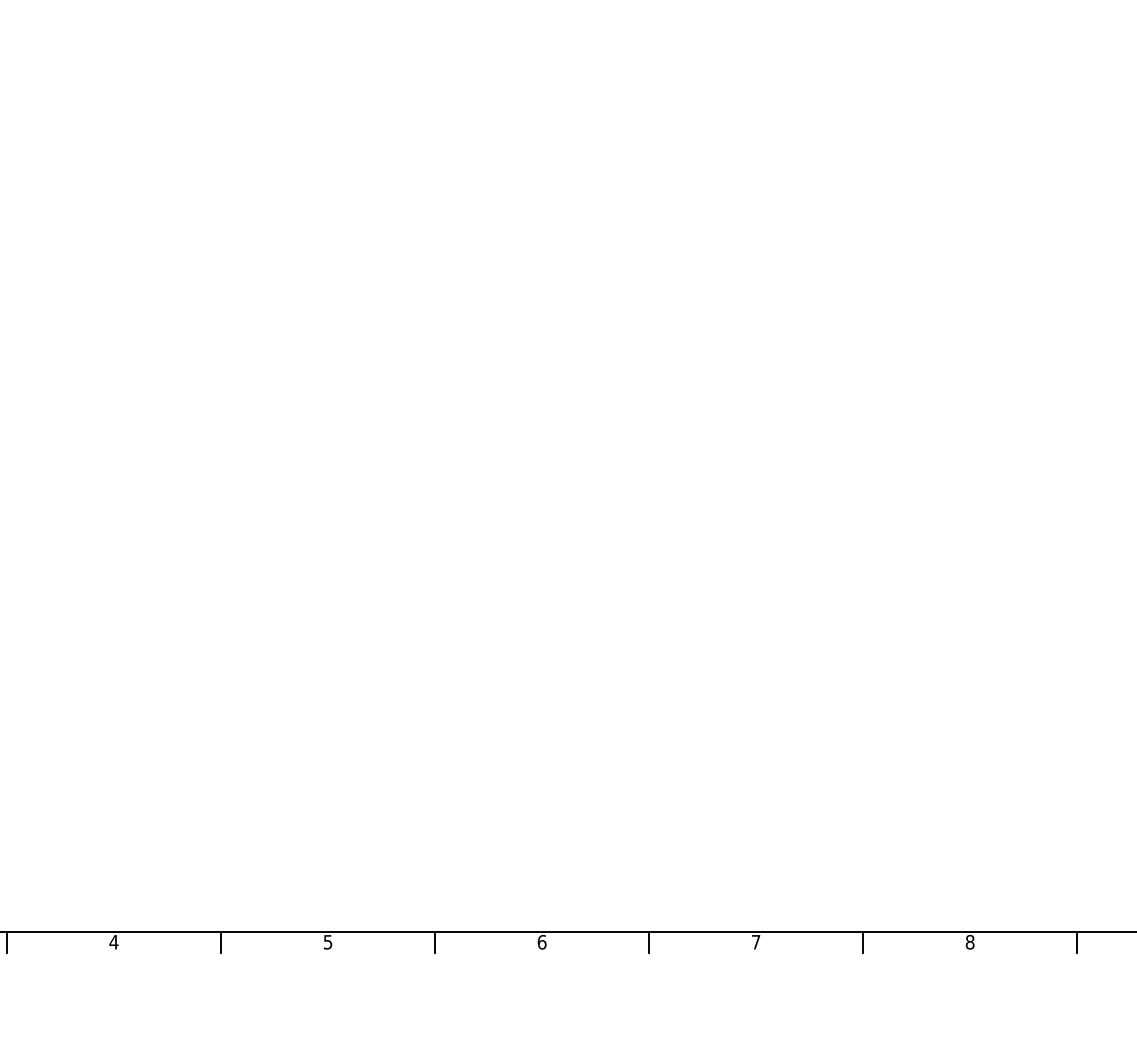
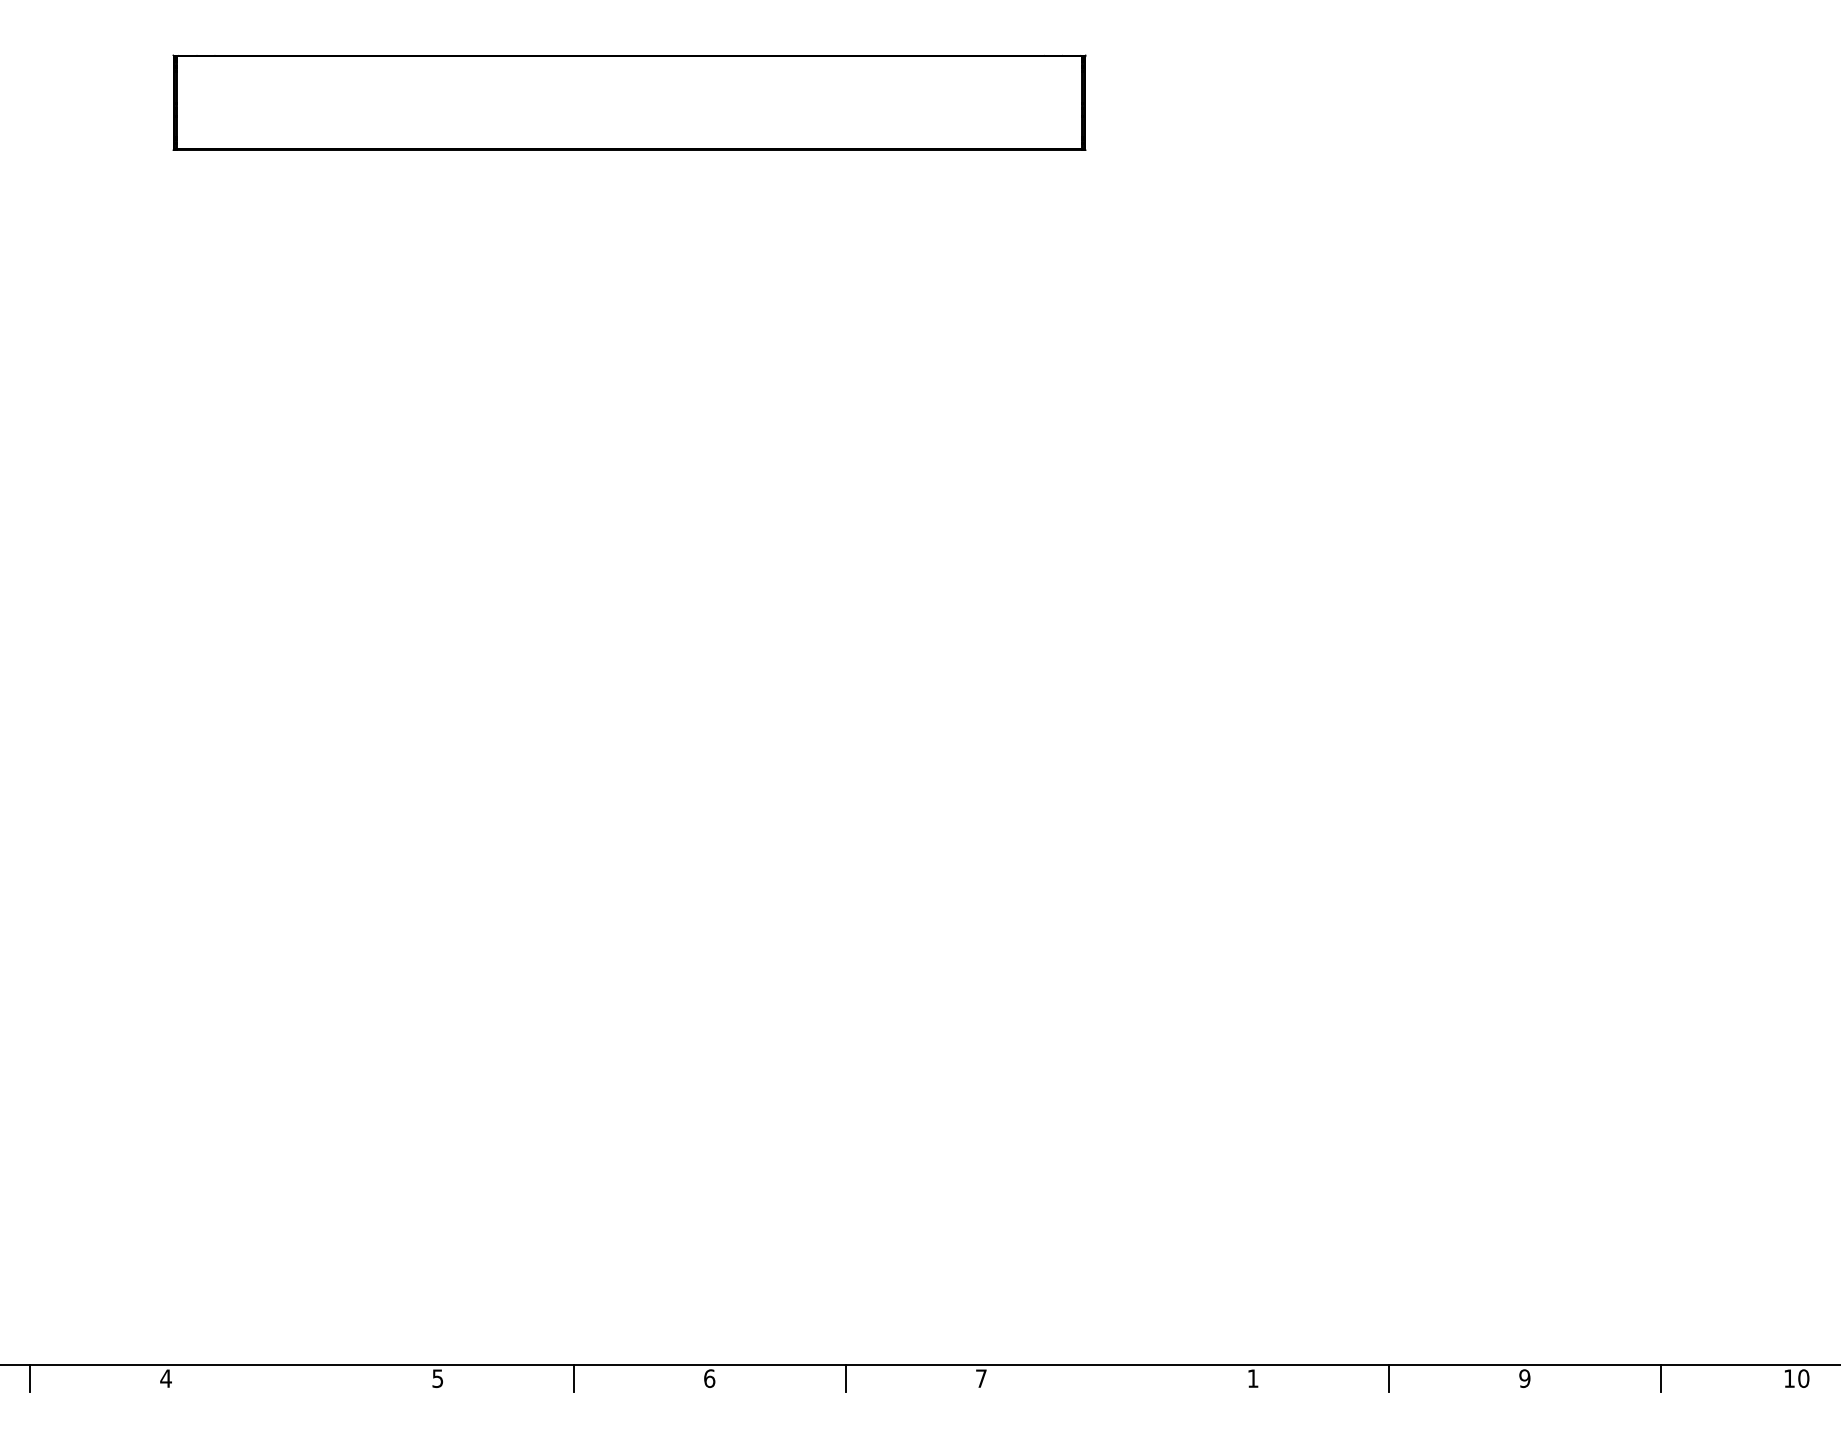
line: (221, 942) -> (302, 1378), removed
line: (863, 942) -> (1117, 1378), removed
text: (969, 942) -> (1252, 1378), 8 -> 1

